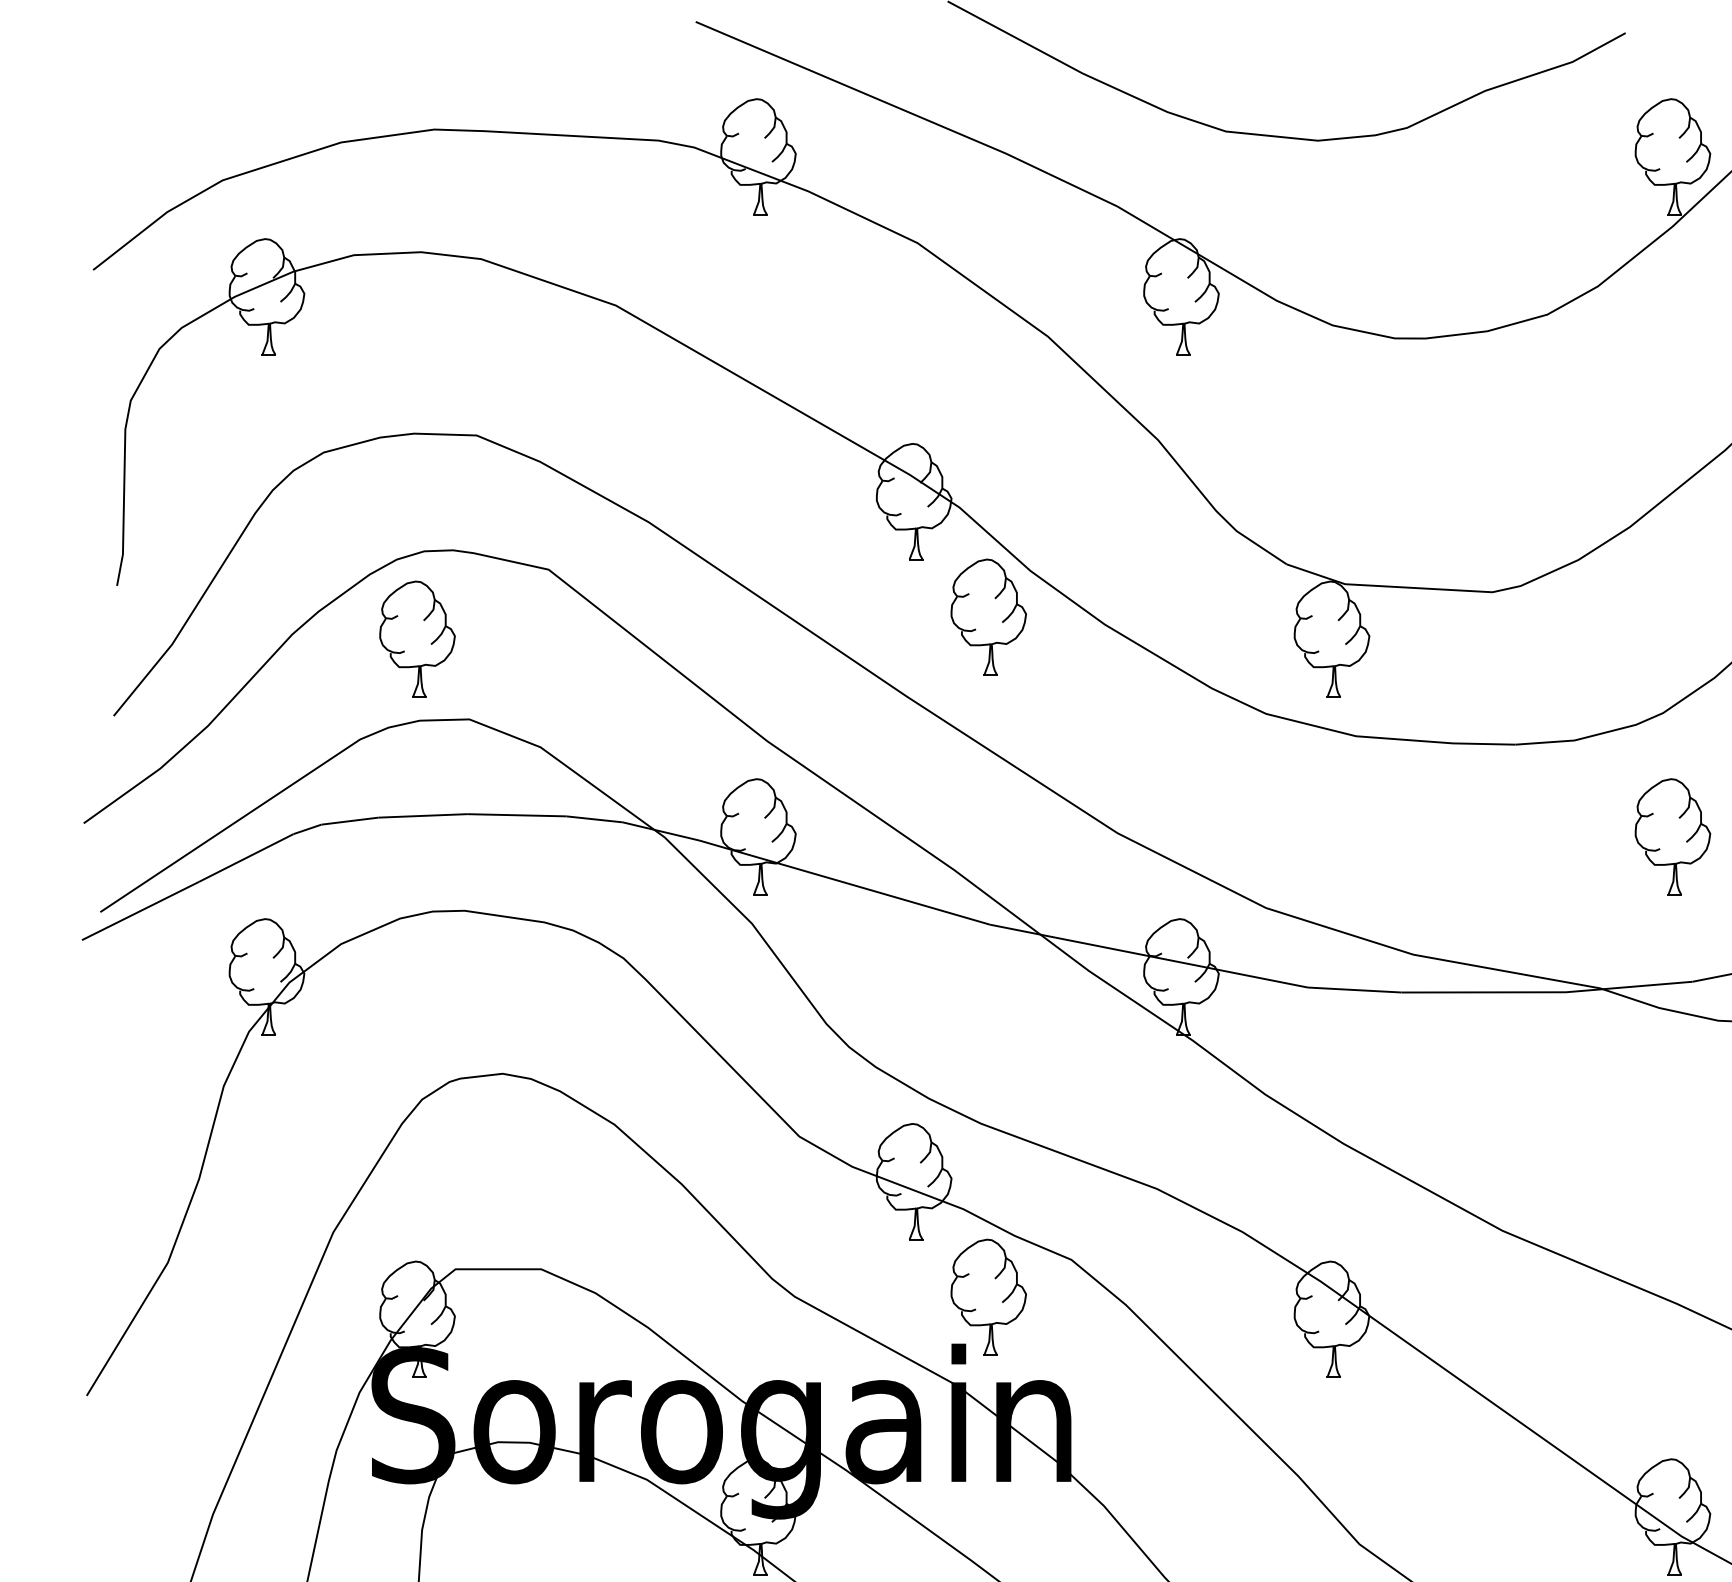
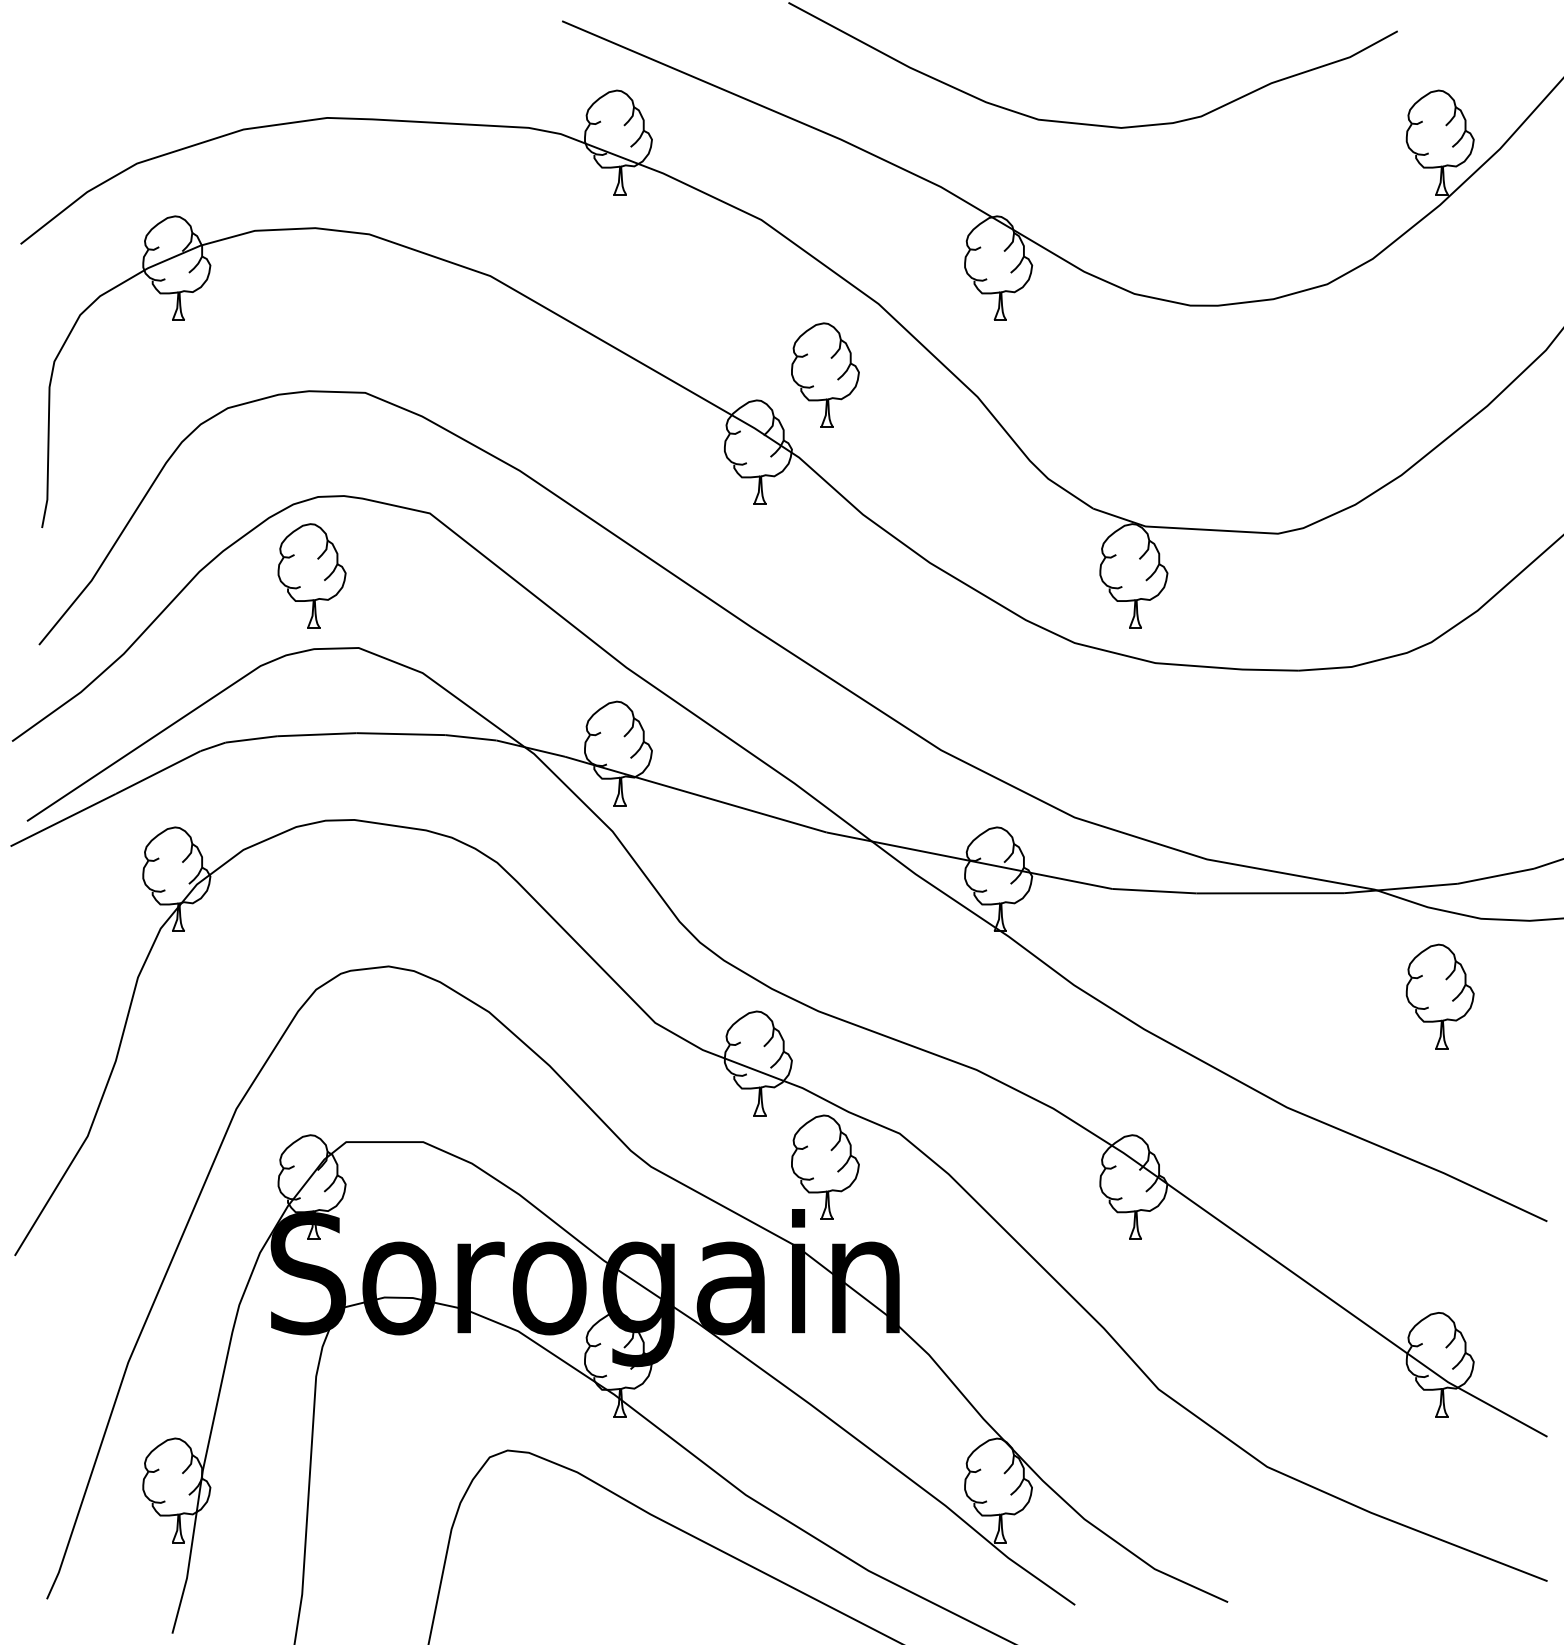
part: (988, 616) -> (825, 374), moved
part: (1672, 836) -> (1439, 996), moved

